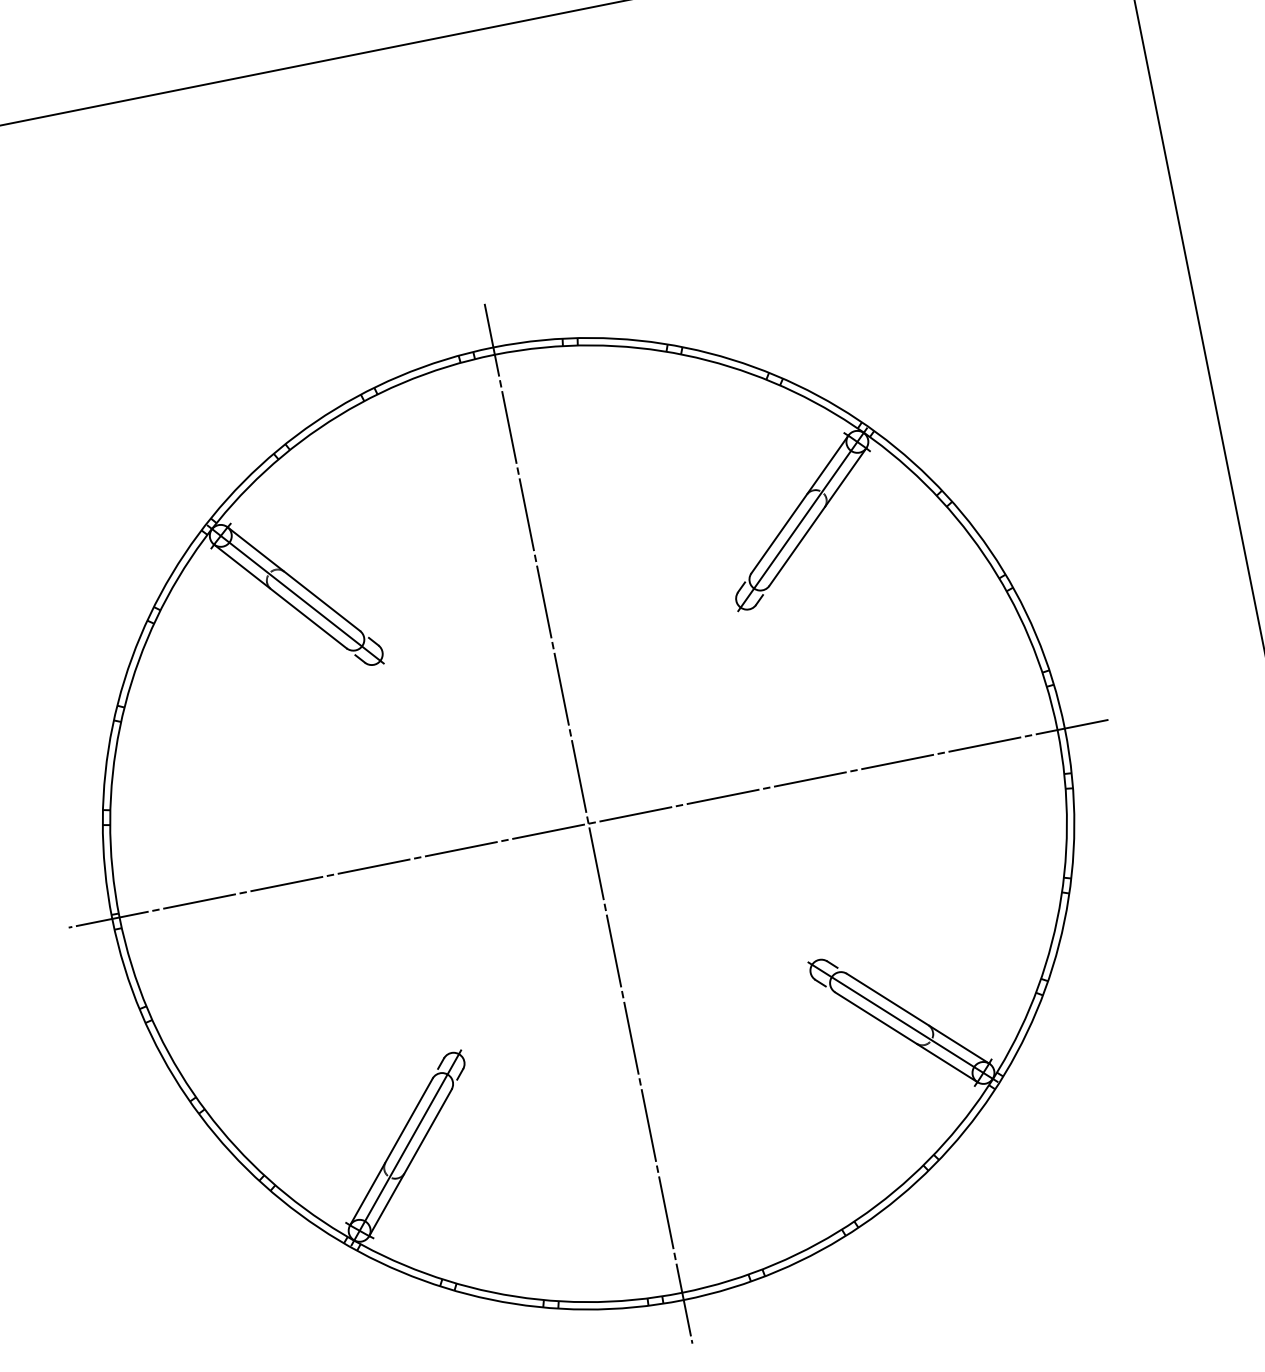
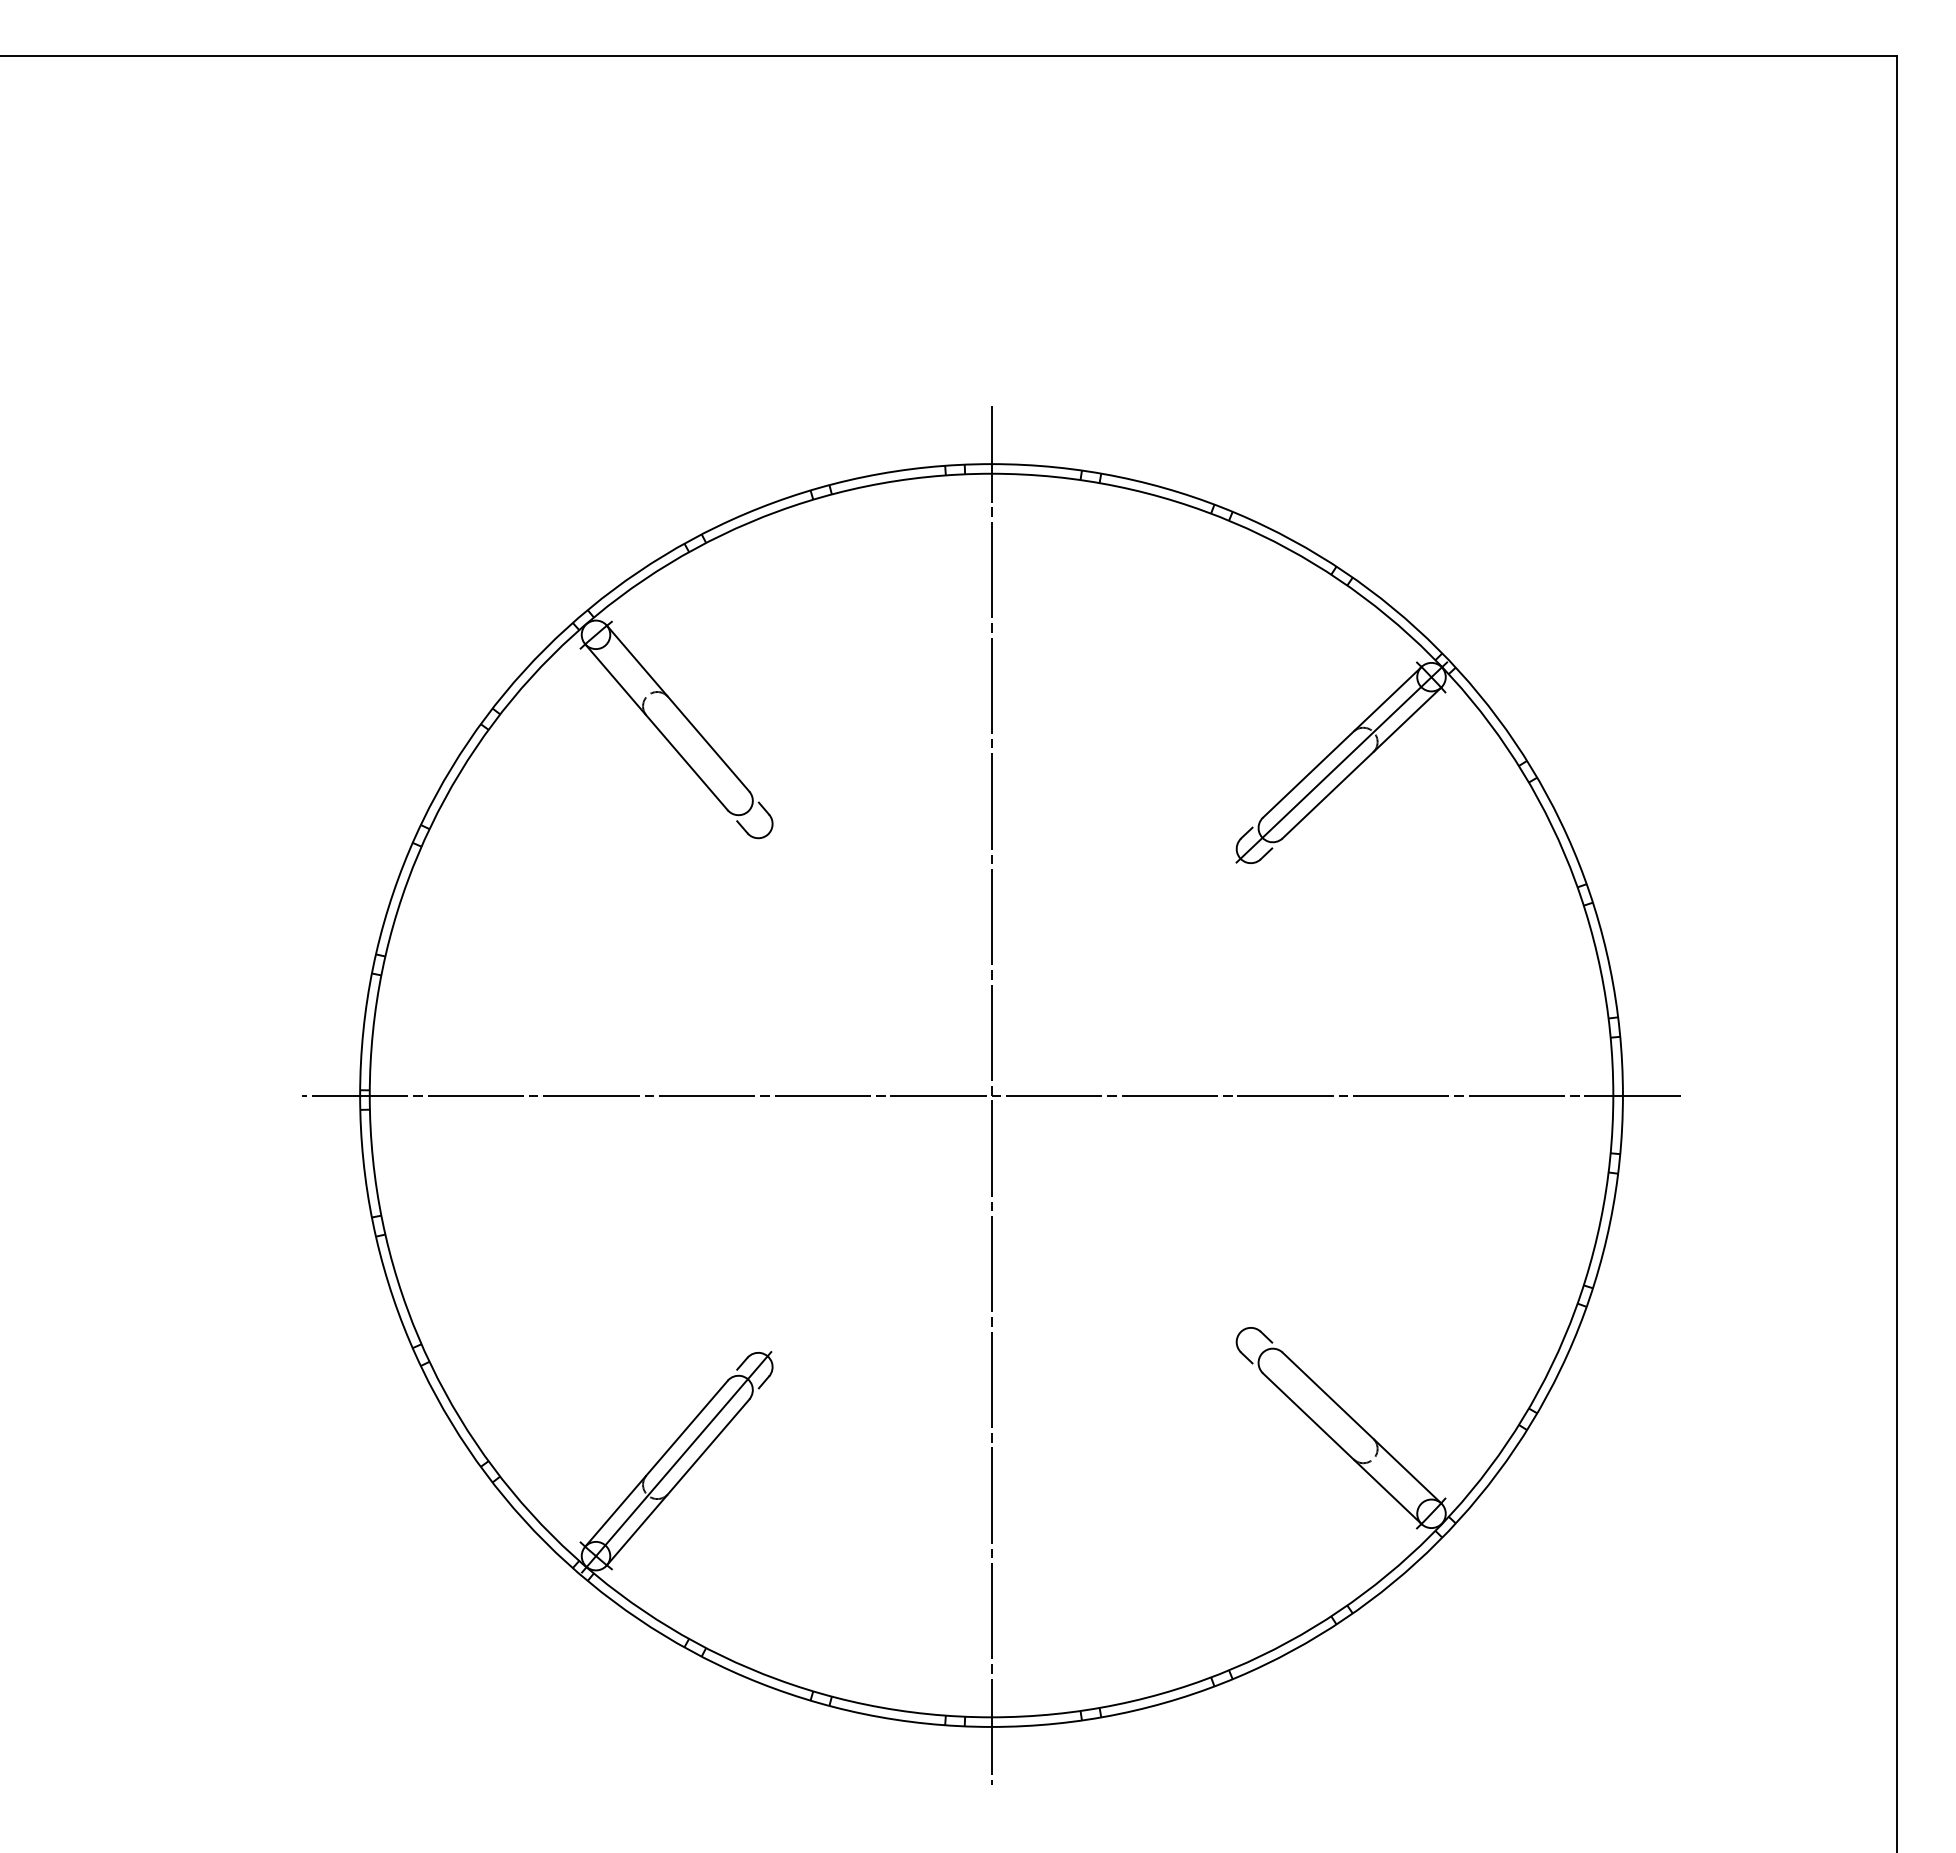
line: (295, 594) -> (676, 728), removed
line: (902, 1022) -> (1341, 1428), removed

